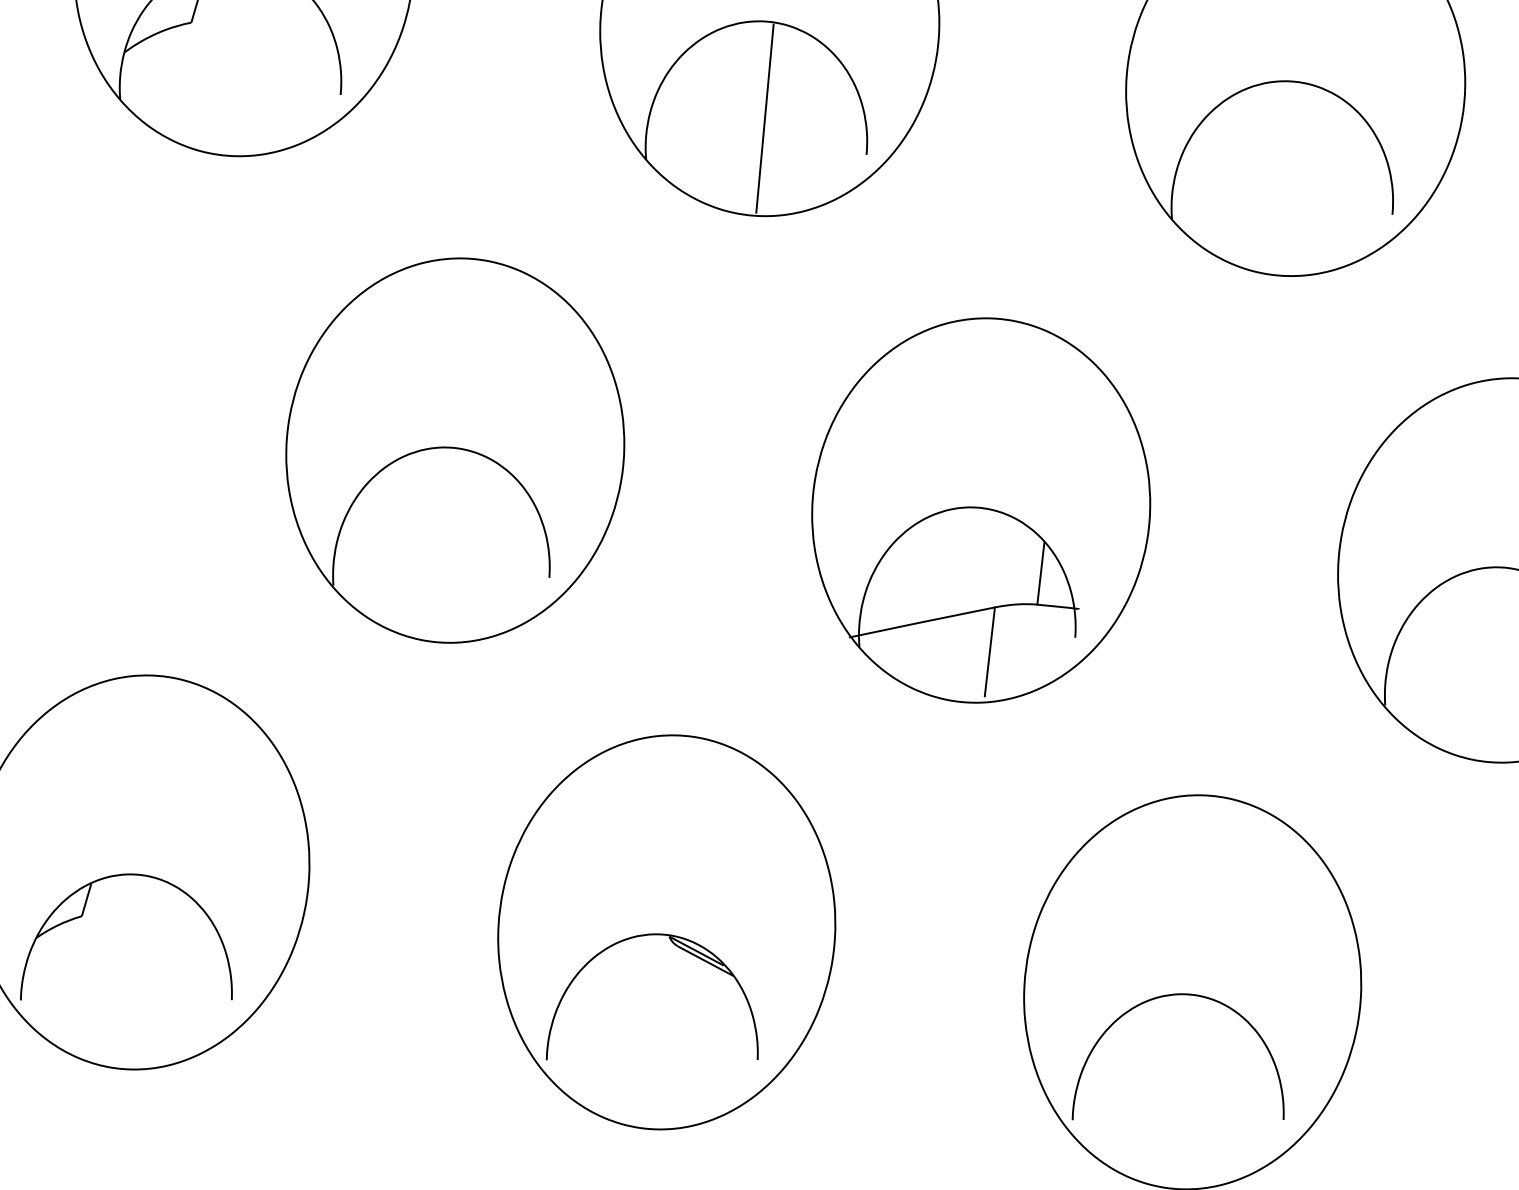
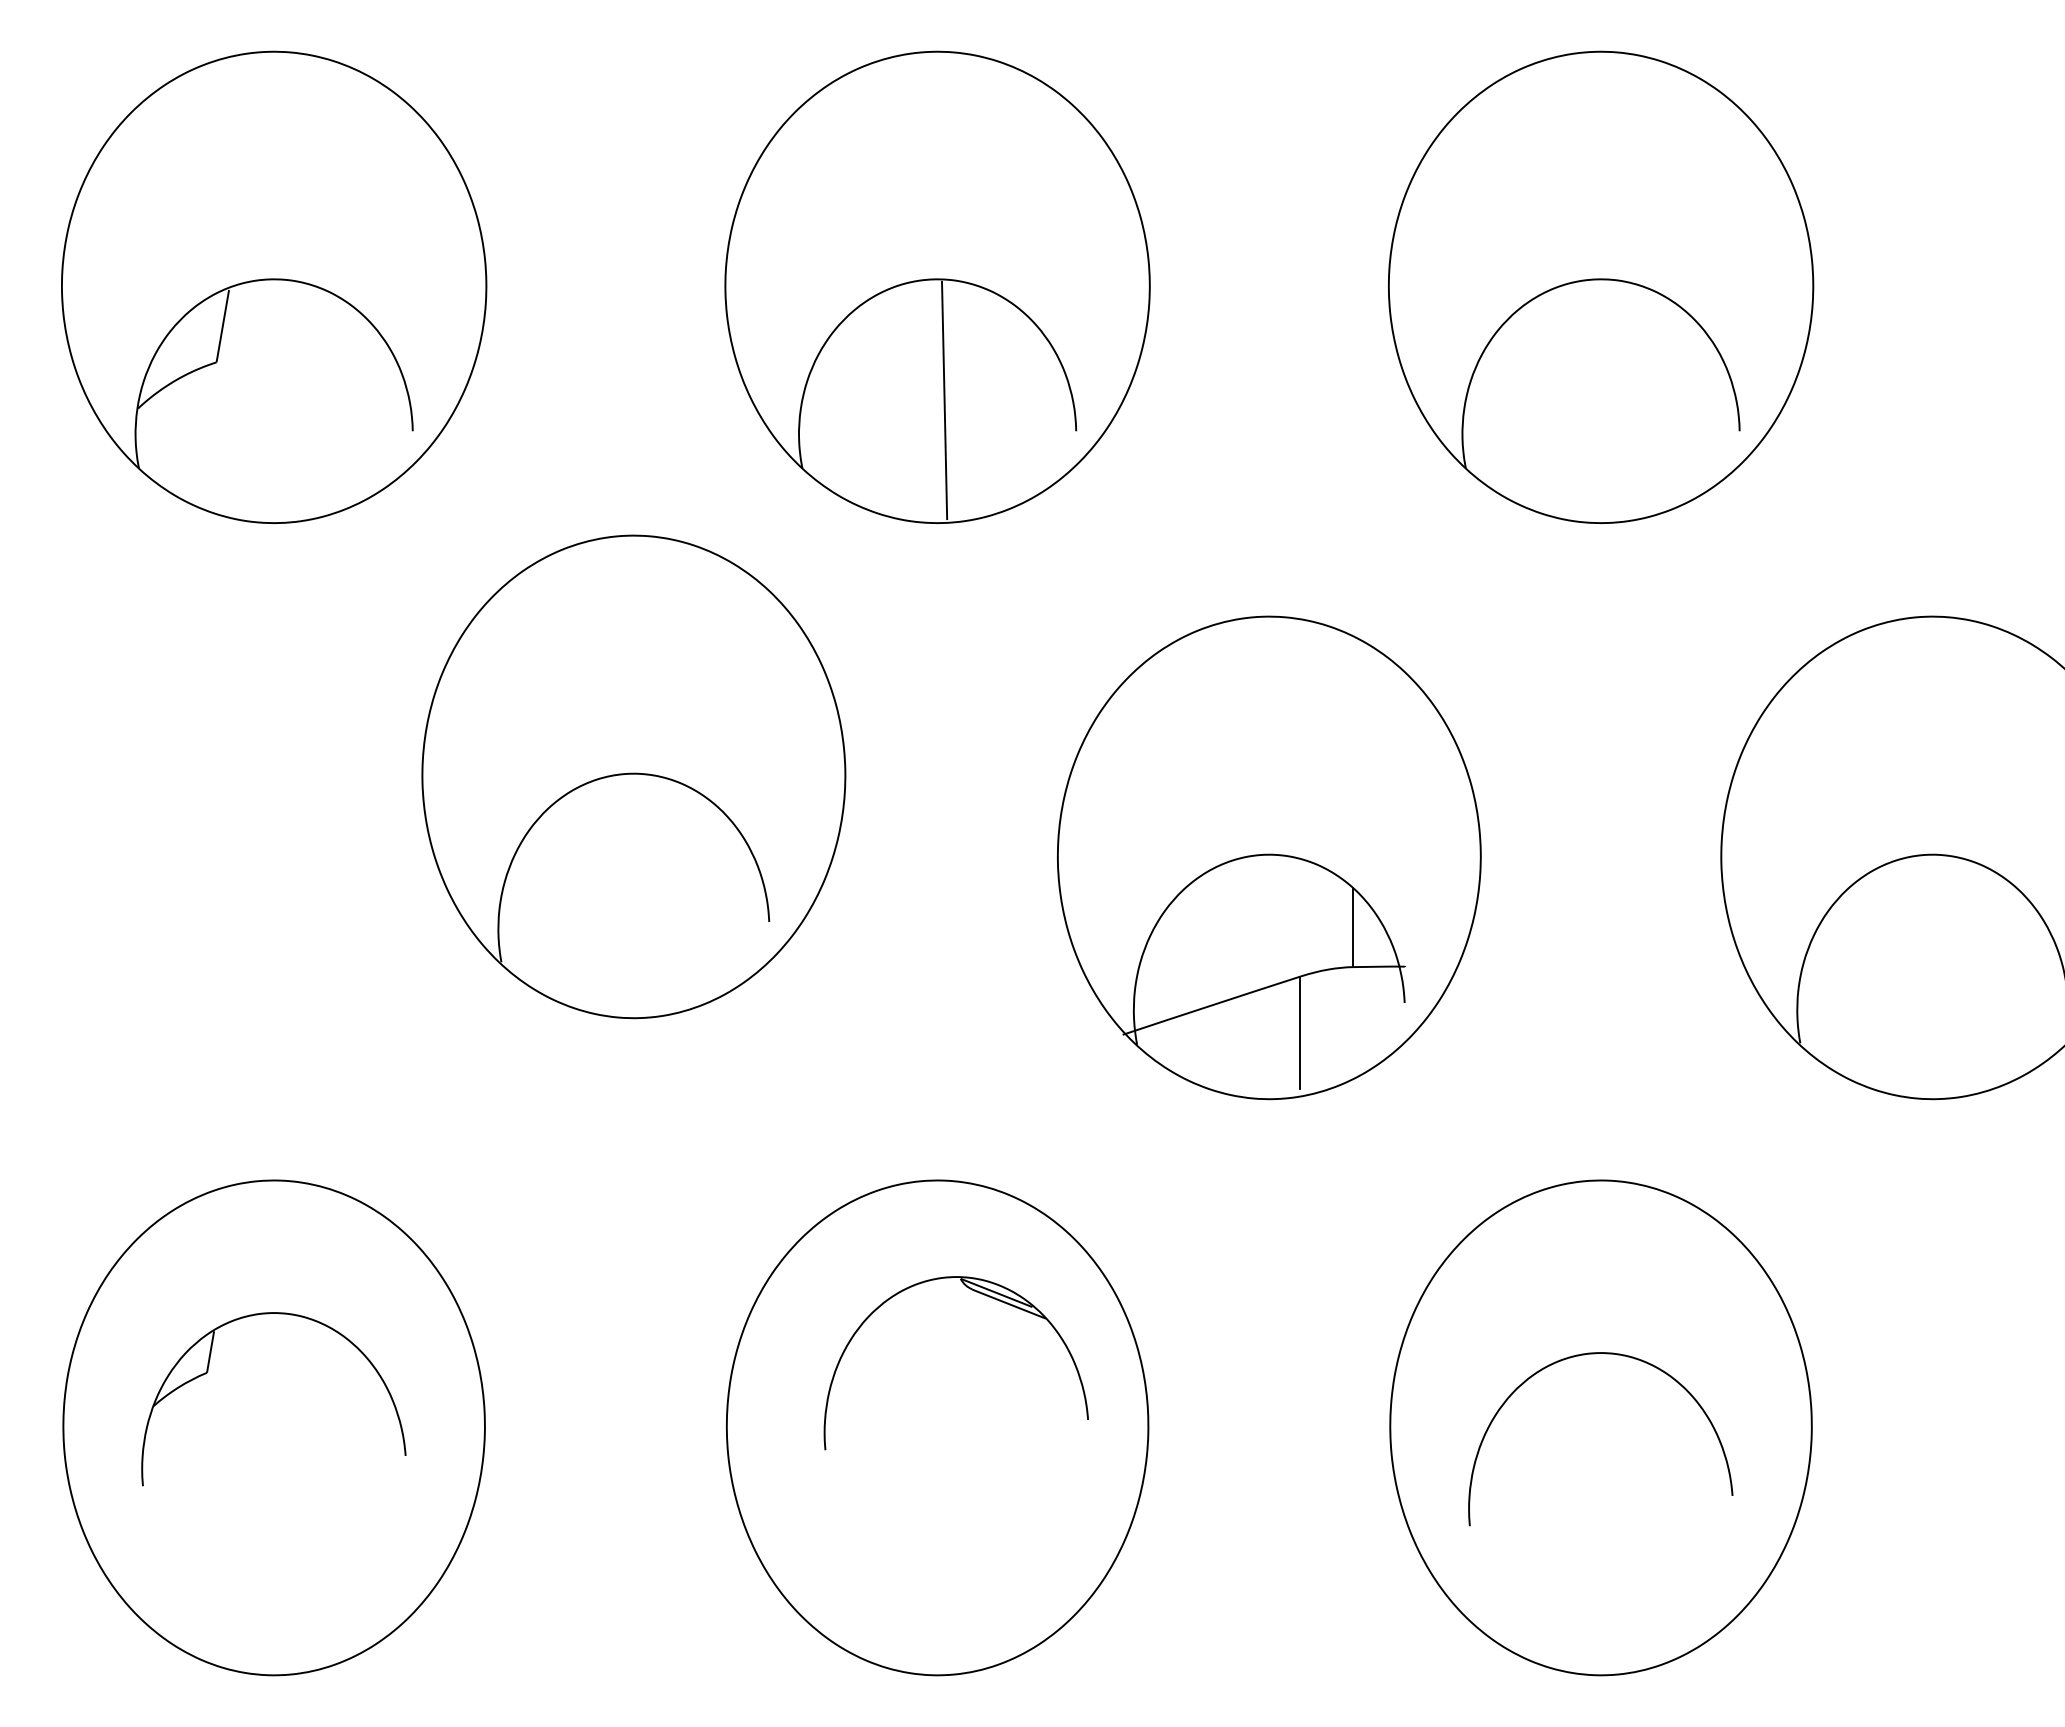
part: (454, 450) -> (633, 776), moved
part: (83, 915) -> (208, 1371), moved
part: (684, 950) -> (981, 1294), moved
curve: (1187, 995) -> (1595, 1354), moved

